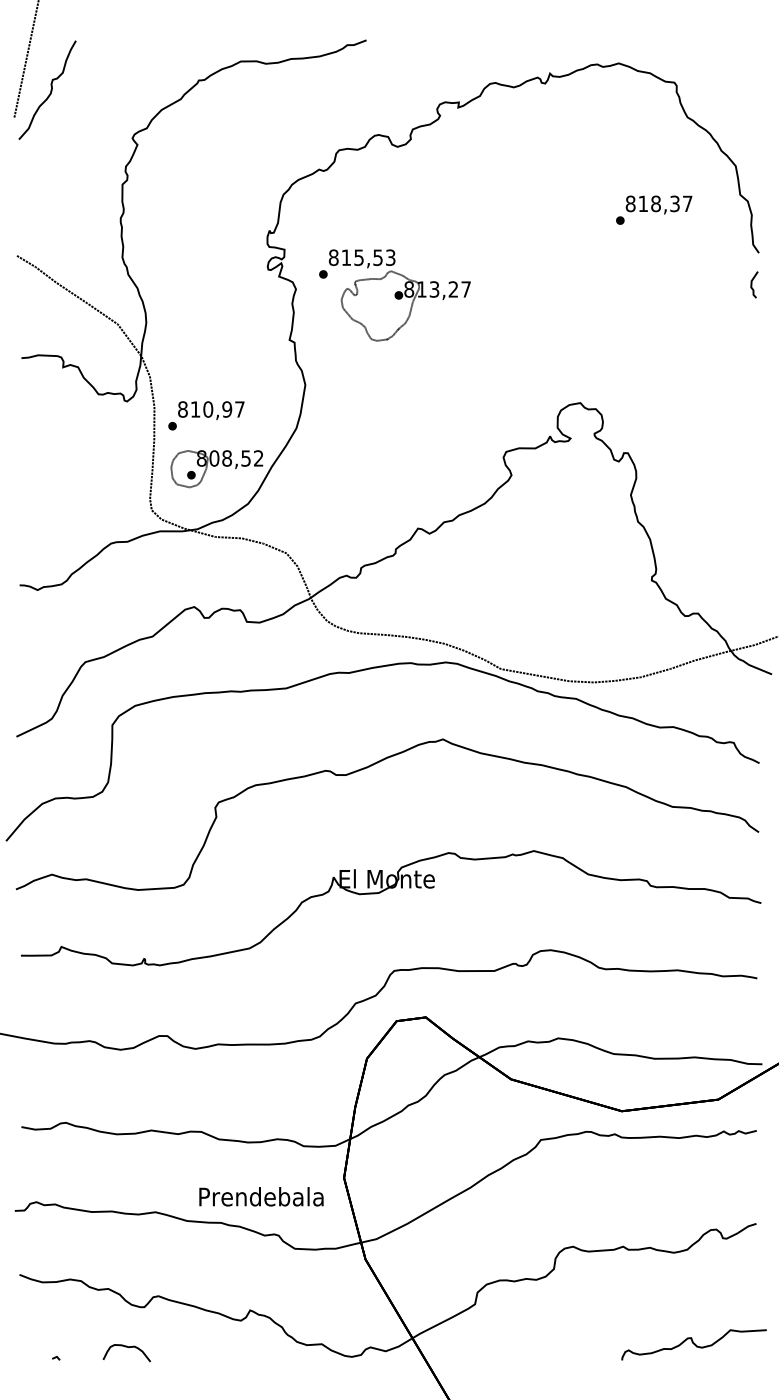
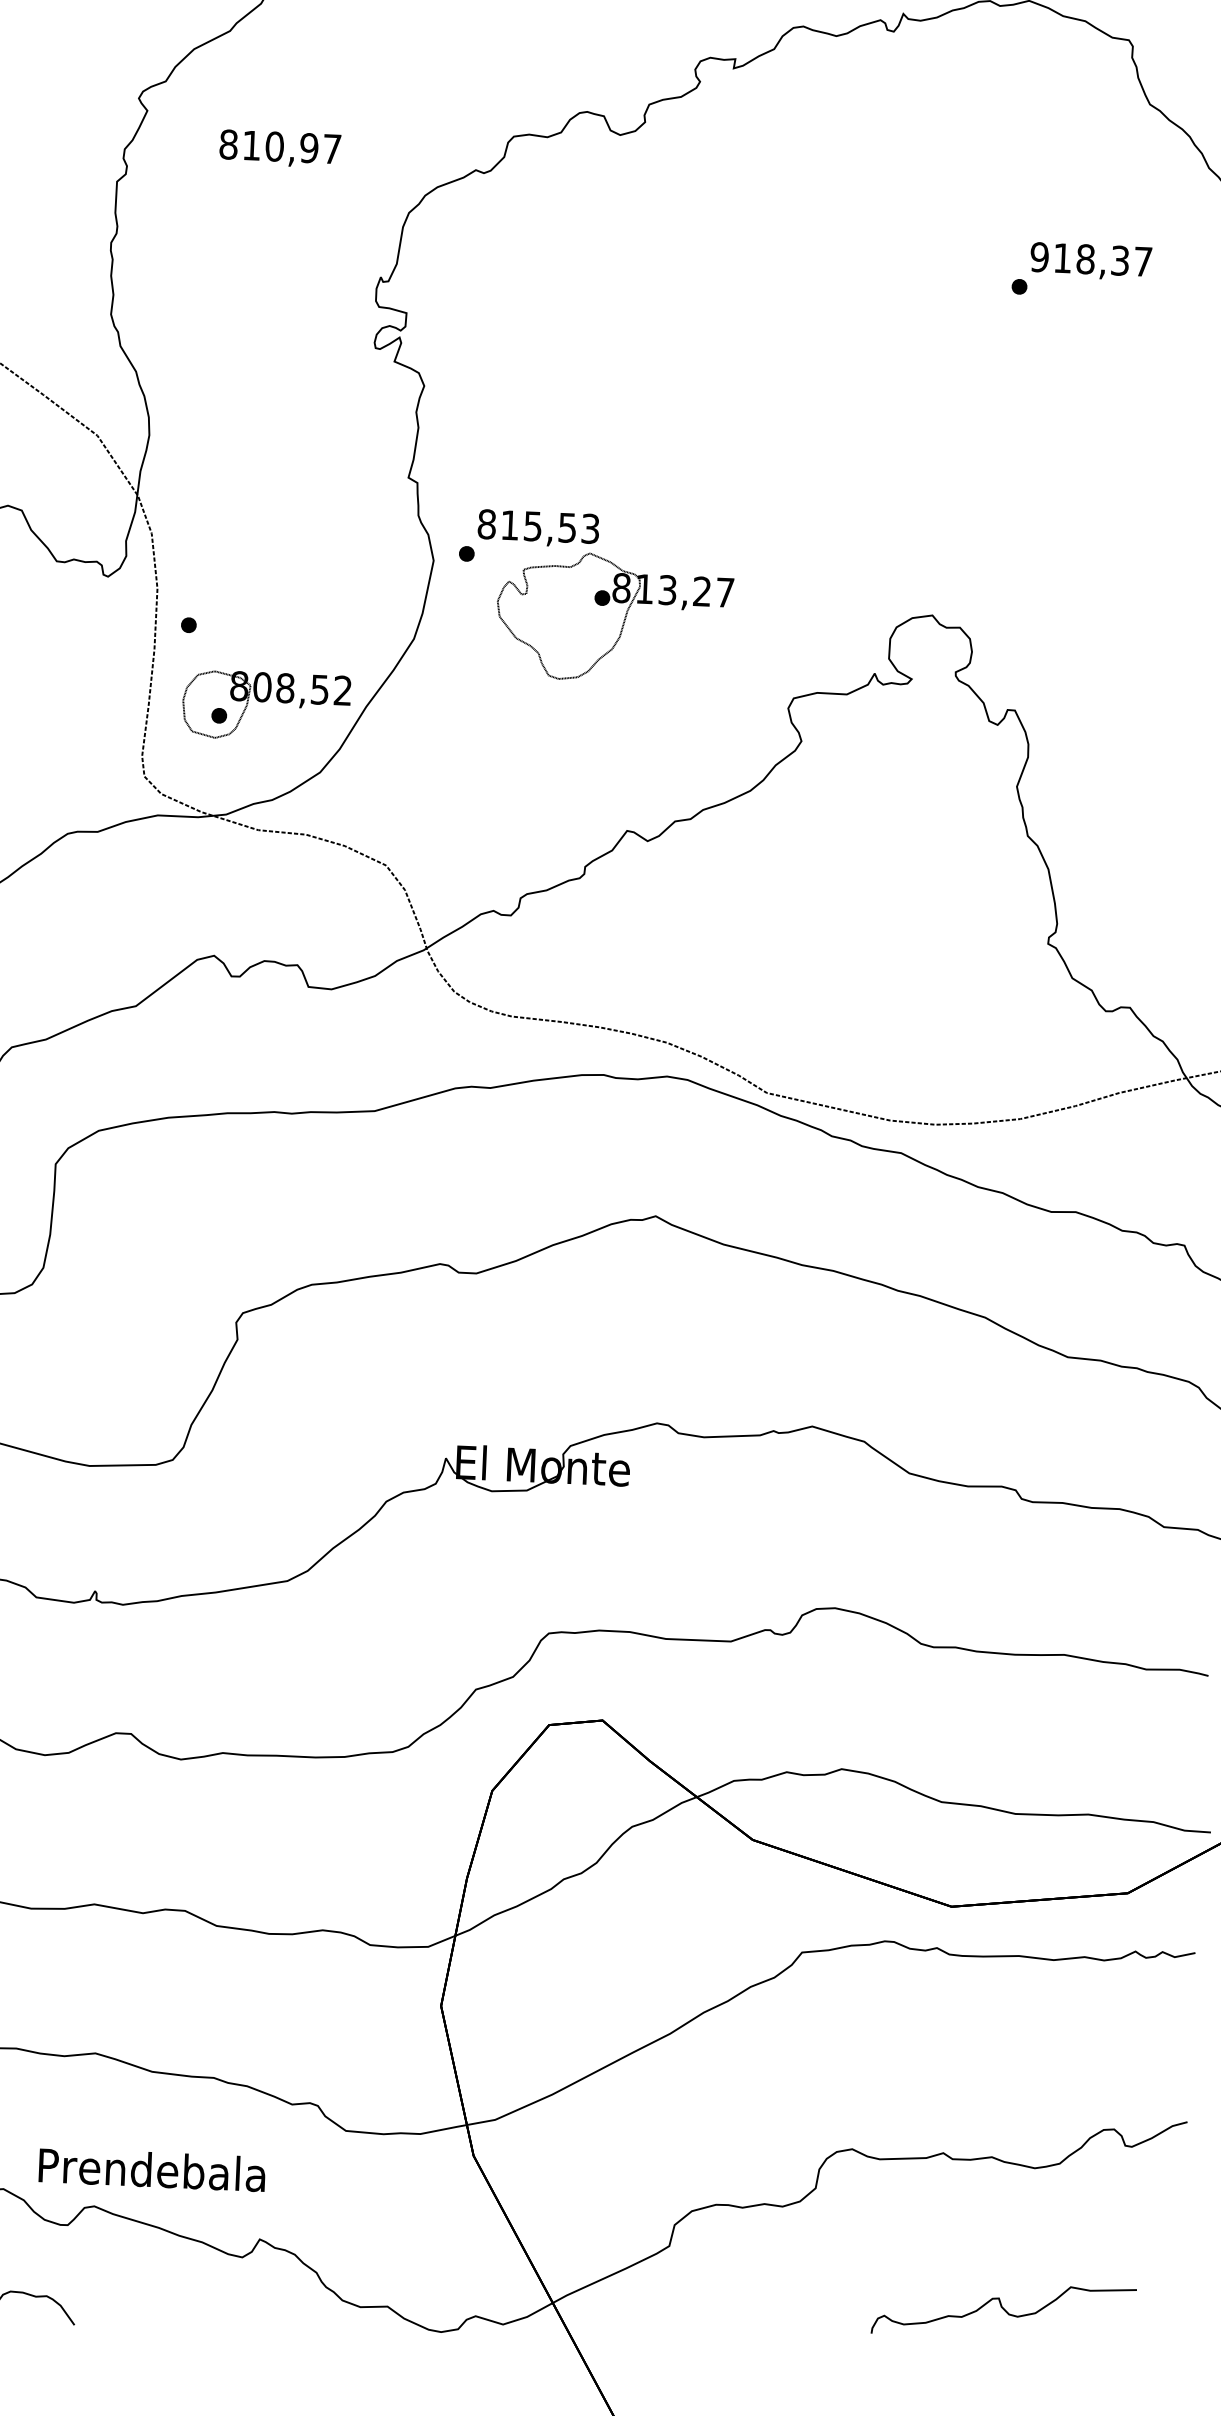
text: (630, 203) -> (1039, 256), 818,37 -> 918,37
part: (394, 295) -> (594, 597), moved
text: (211, 410) -> (280, 148), moved
text: (261, 1196) -> (152, 2169), moved
curve: (693, 1344) -> (1002, 2310), moved

